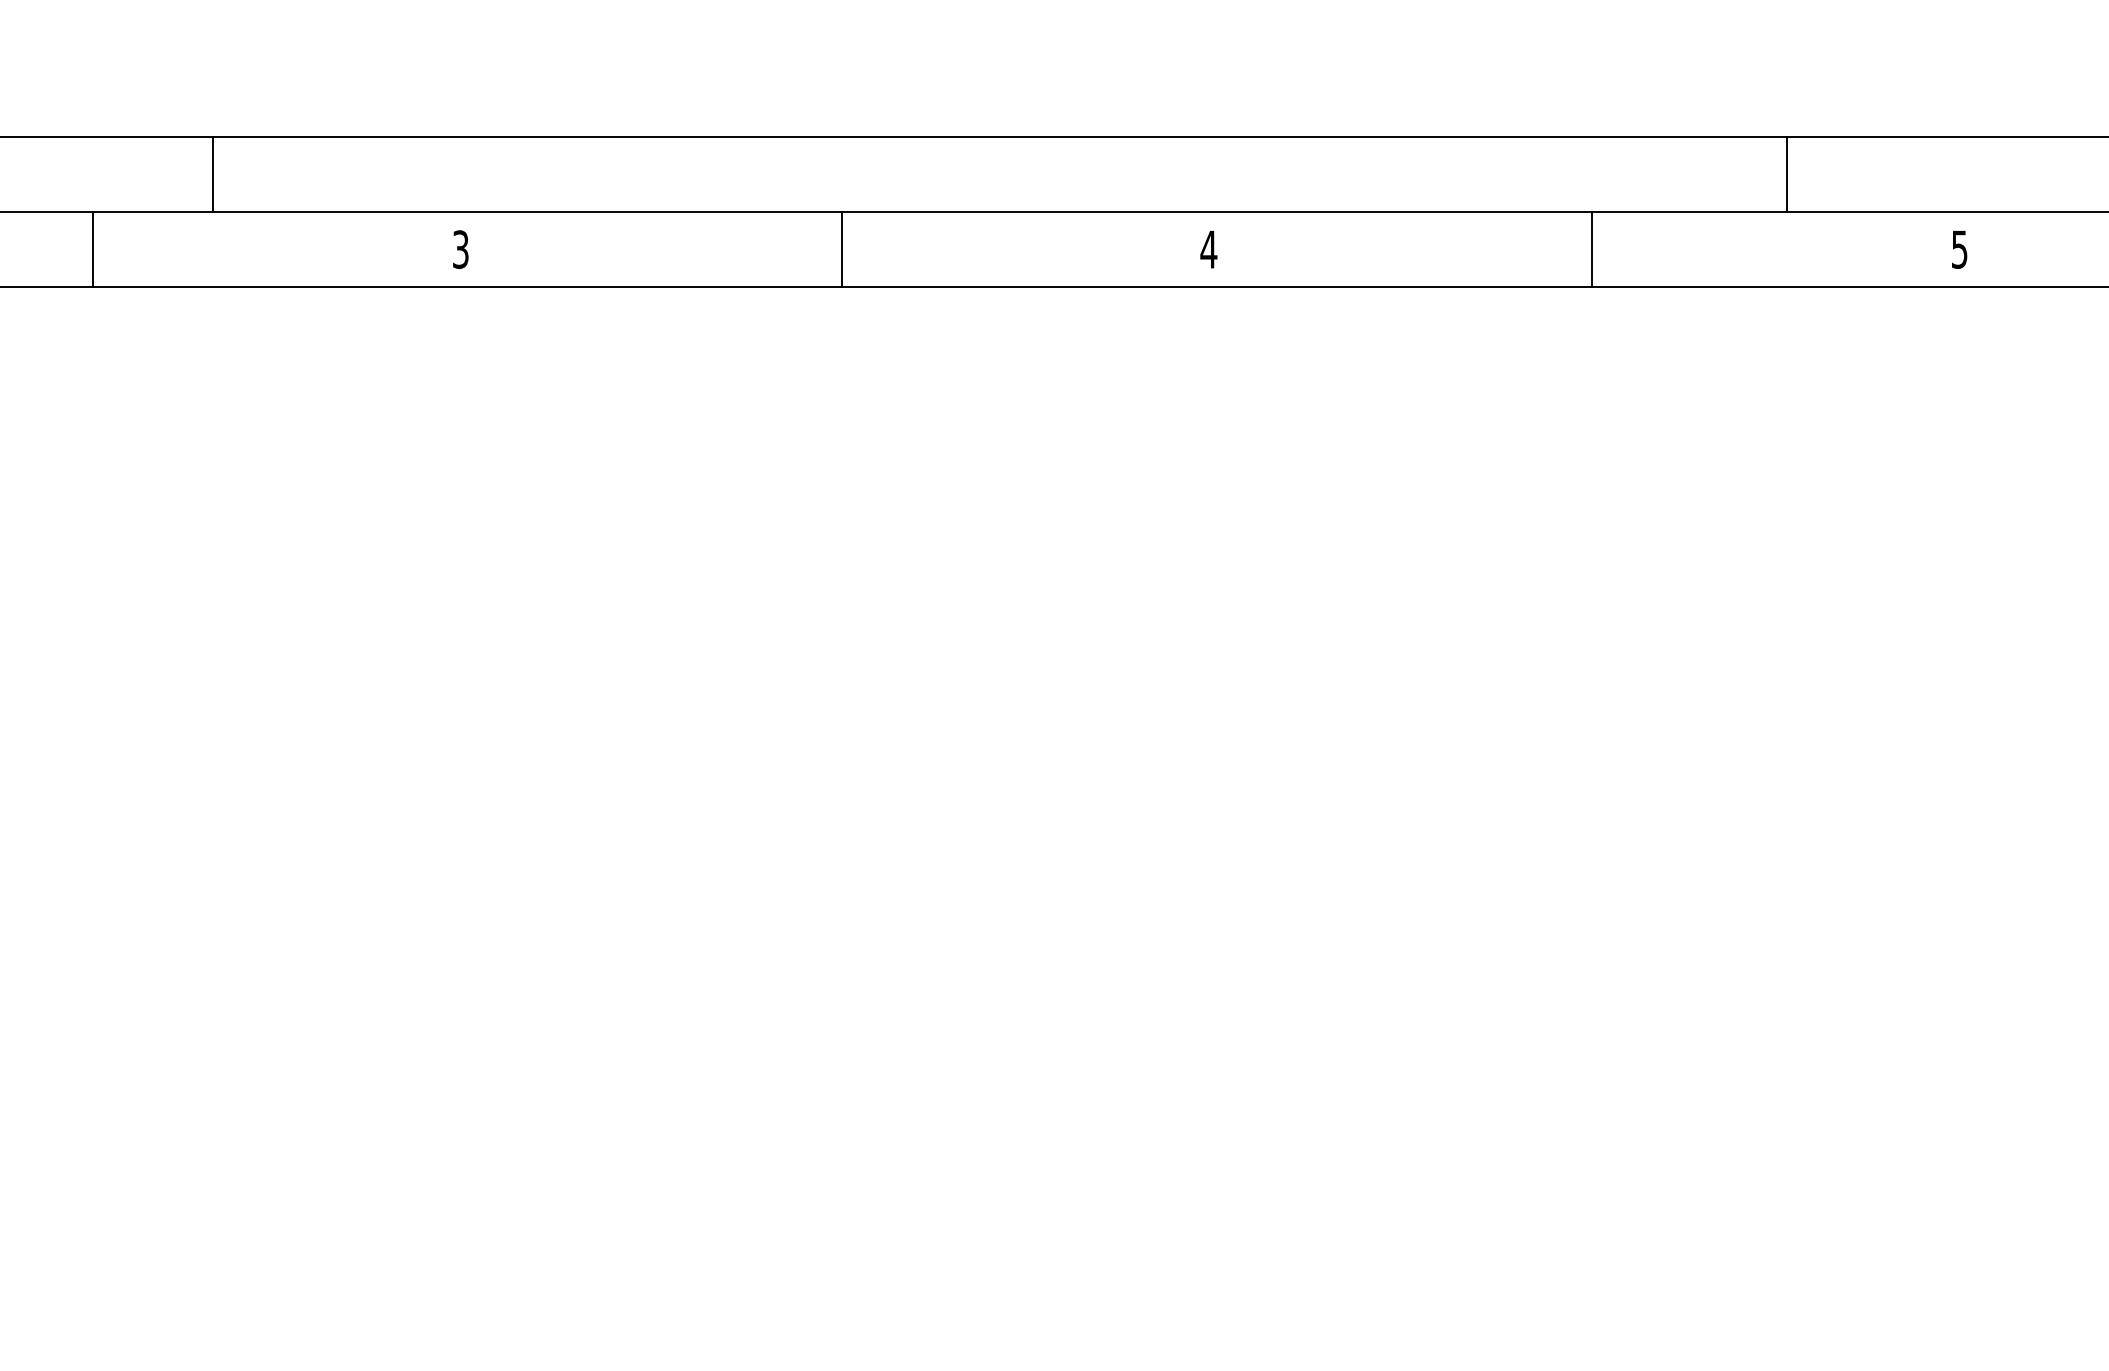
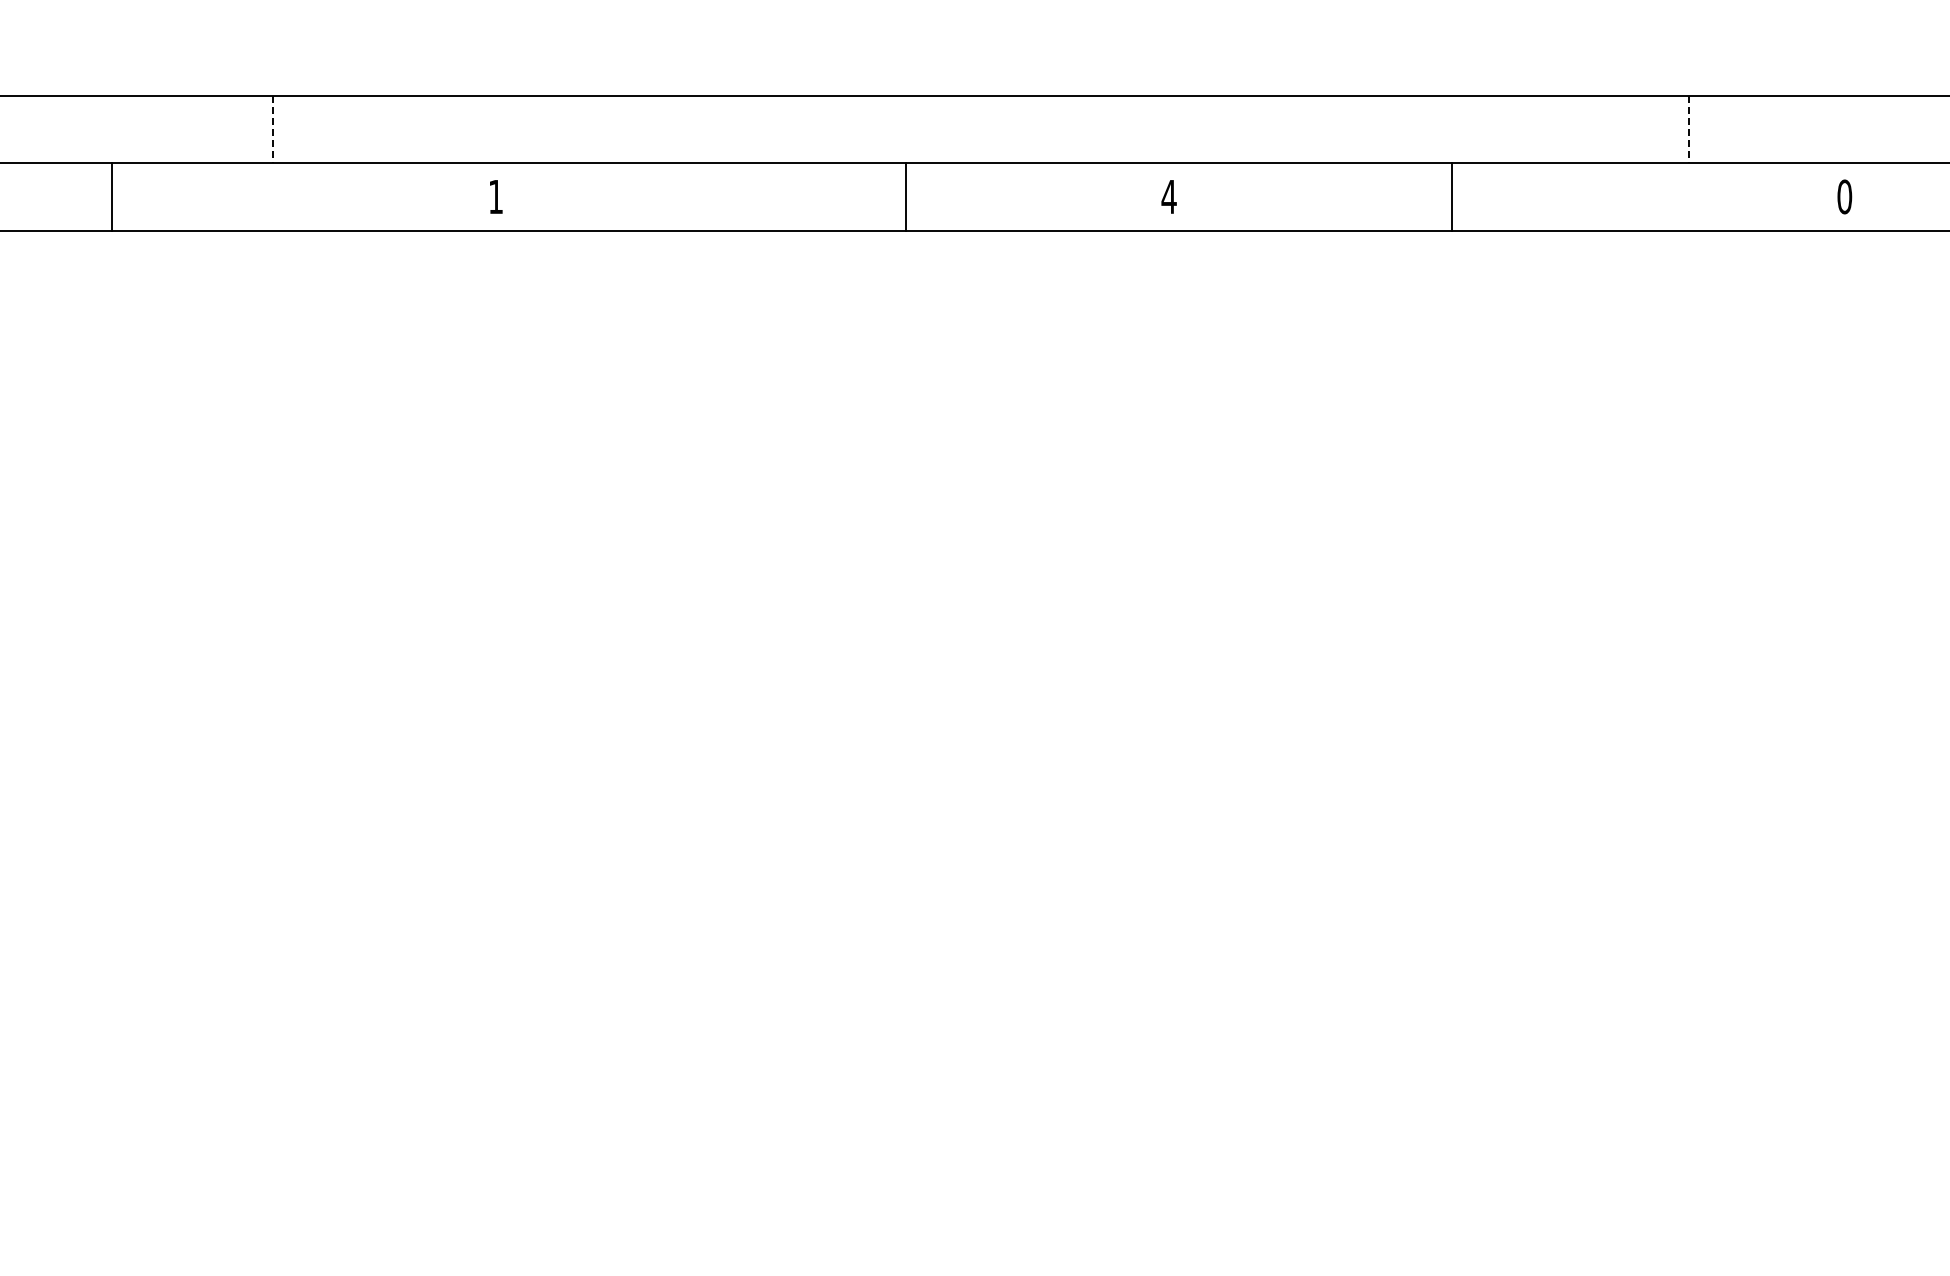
line: (212, 174) -> (272, 129), solid -> dashed
line: (1786, 174) -> (1688, 129), solid -> dashed
line: (92, 249) -> (111, 196), moved
text: (460, 249) -> (495, 196), 3 -> 1
line: (842, 249) -> (906, 196), moved
line: (1591, 249) -> (1451, 196), moved
text: (1959, 249) -> (1844, 196), 5 -> 0

